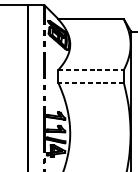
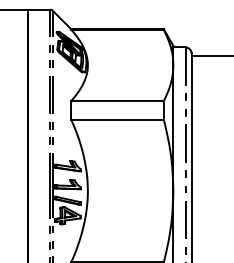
line: (91, 70) -> (118, 101), dashed -> solid
line: (91, 82) -> (117, 119), dashed -> solid

